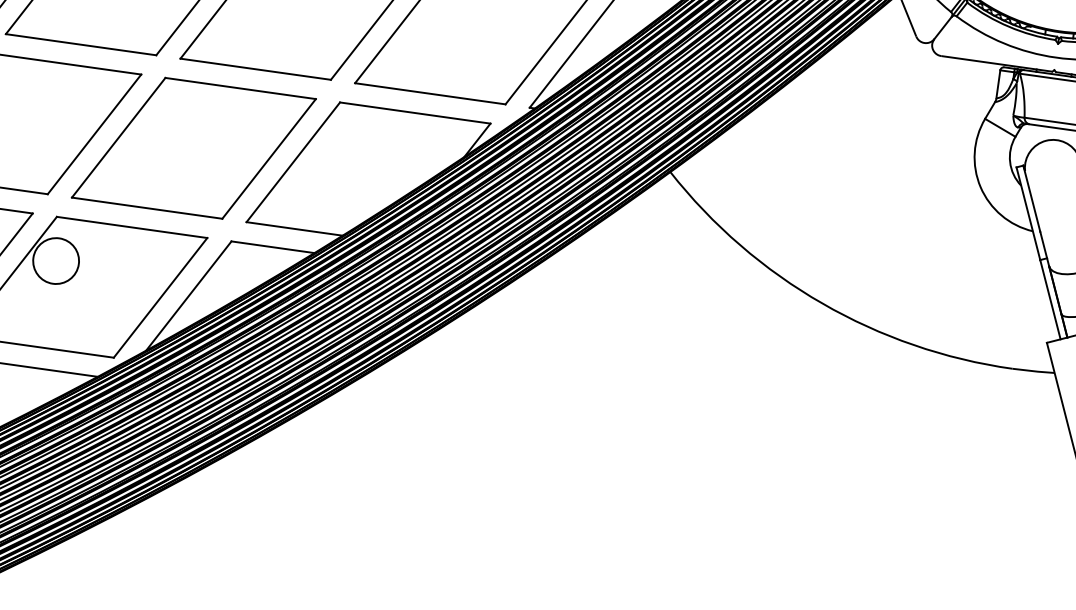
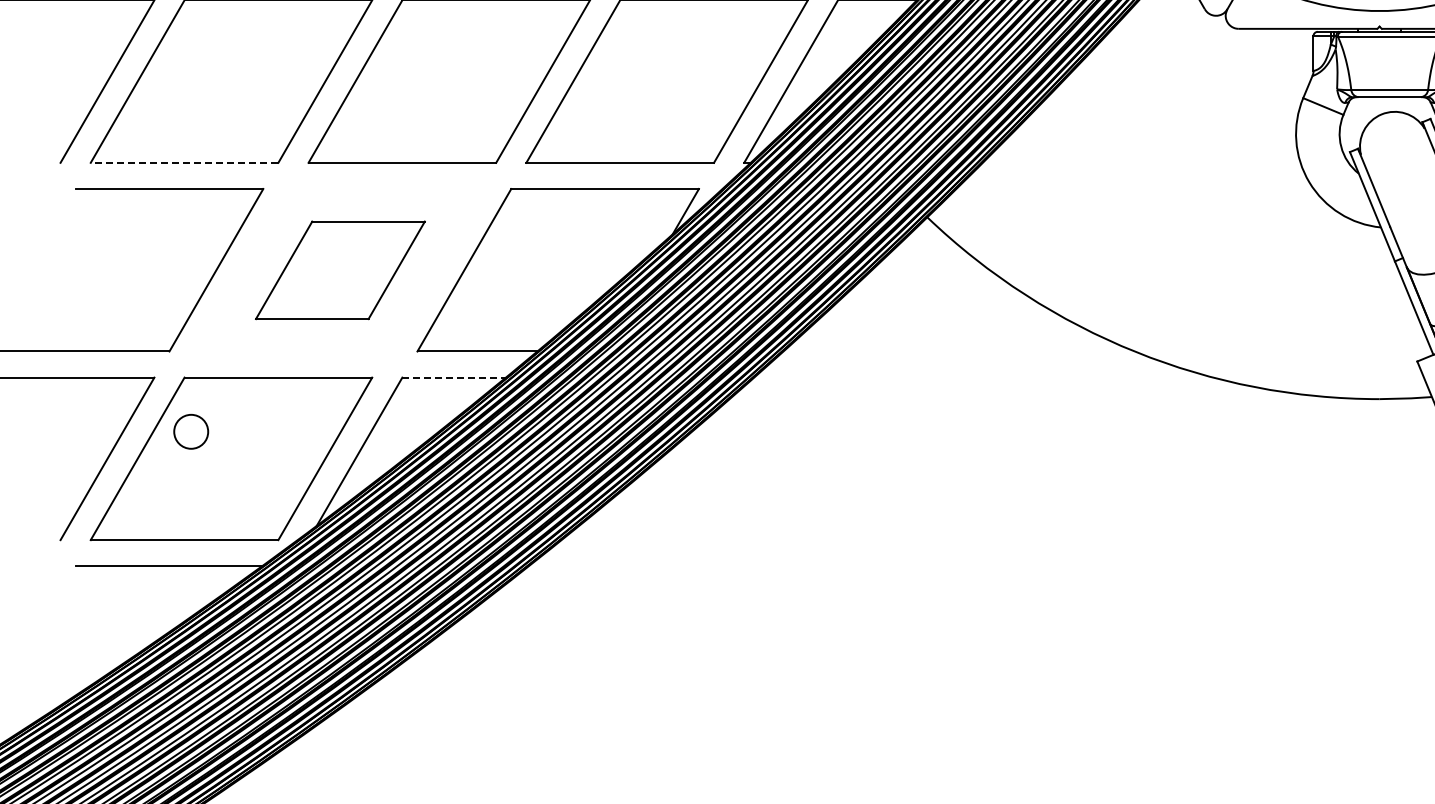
line: (81, 44) -> (184, 162), solid -> dashed
part: (193, 148) -> (340, 270), size x0.6
line: (273, 247) -> (454, 377), solid -> dashed
circle: (55, 260) -> (190, 431), size x0.6

